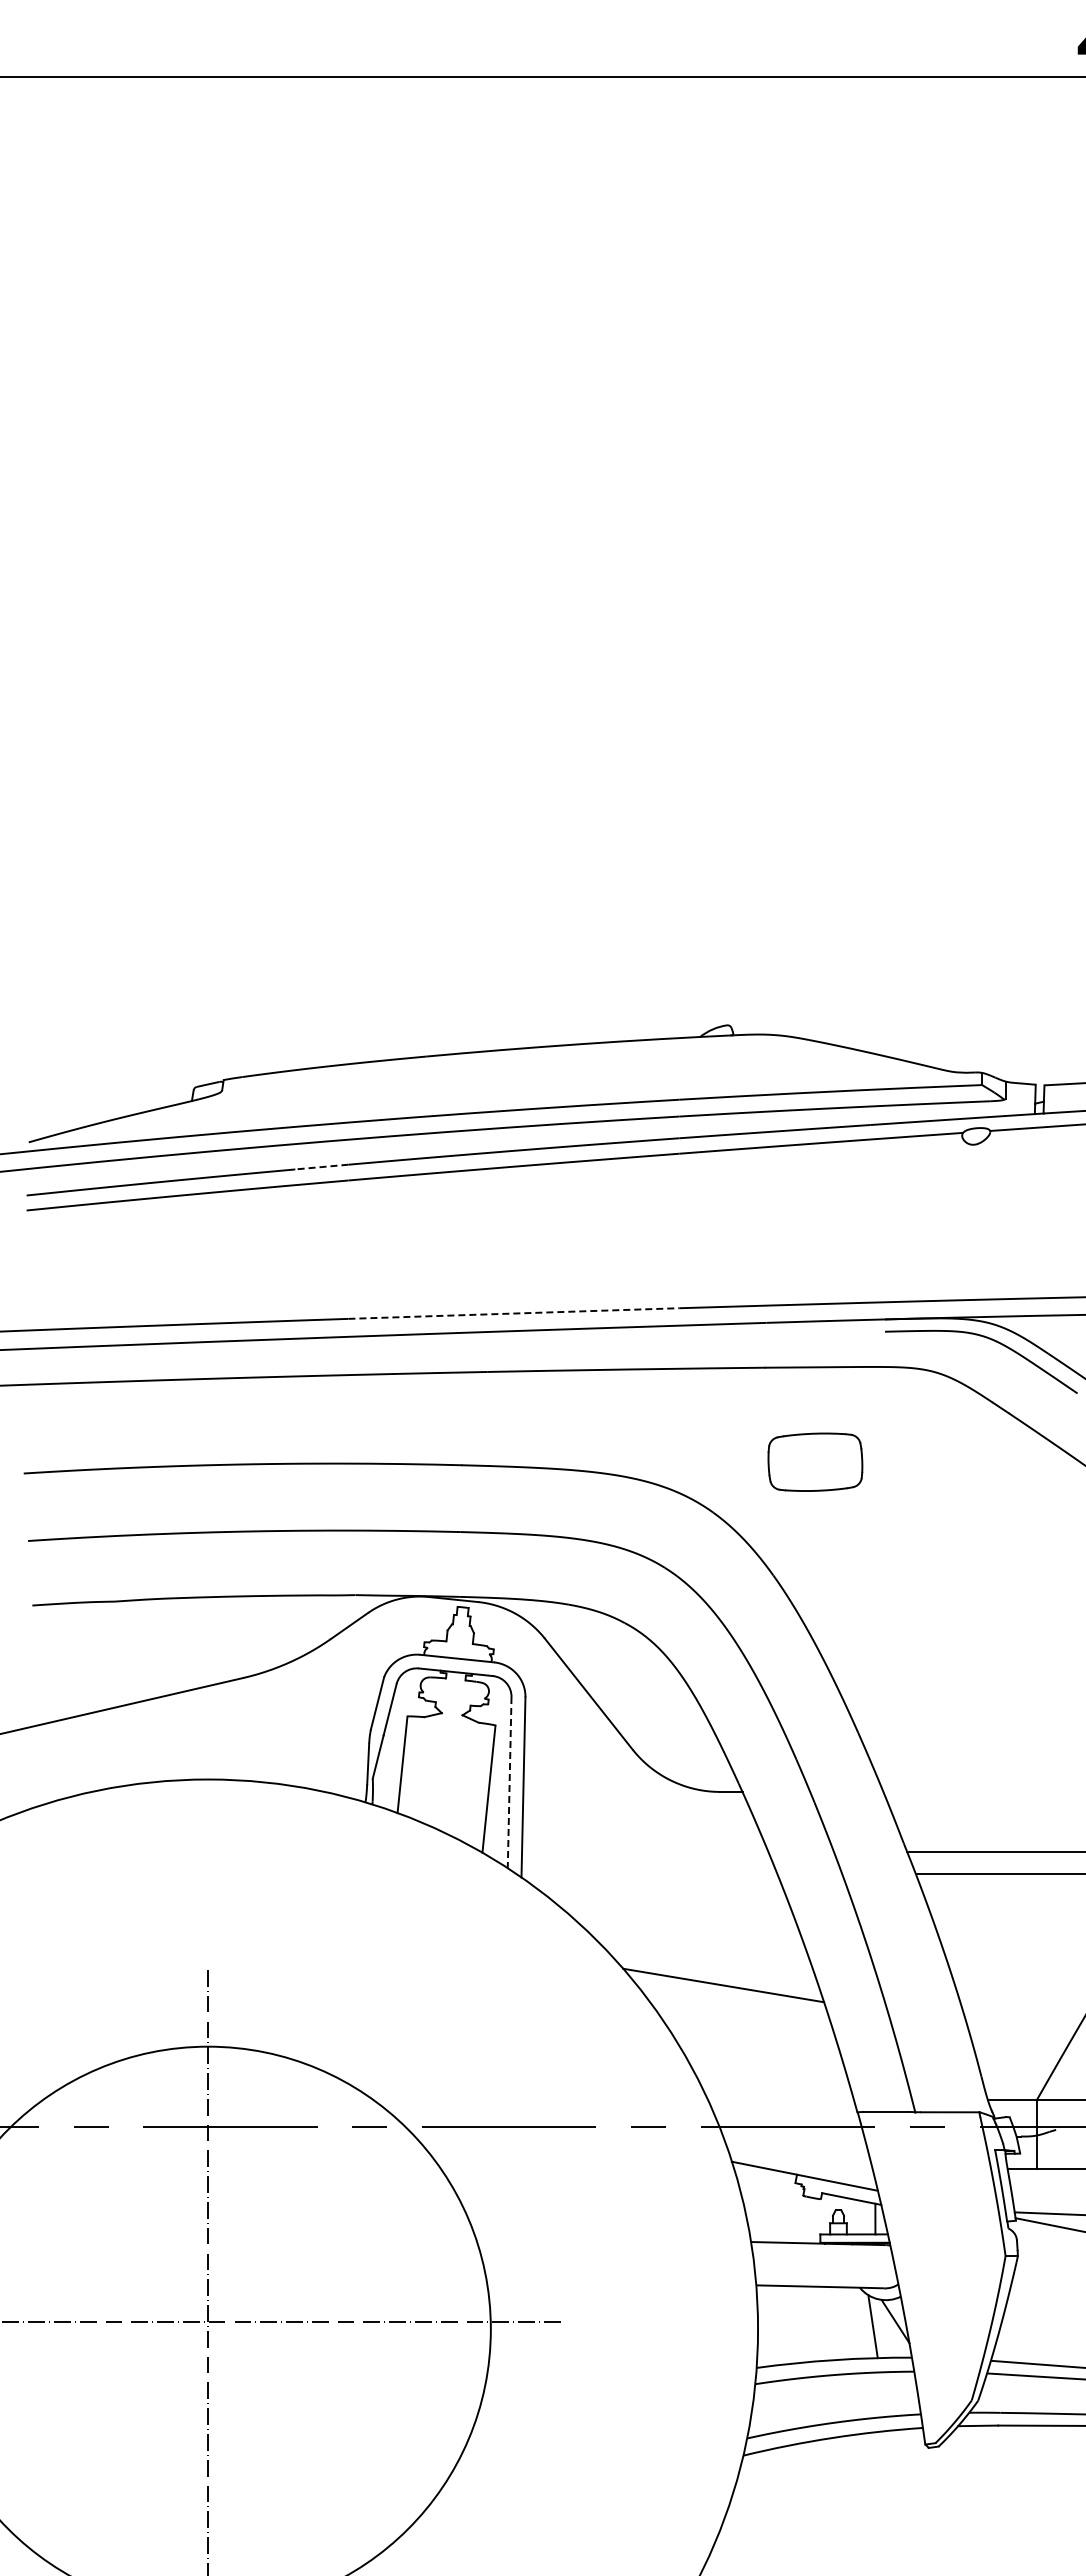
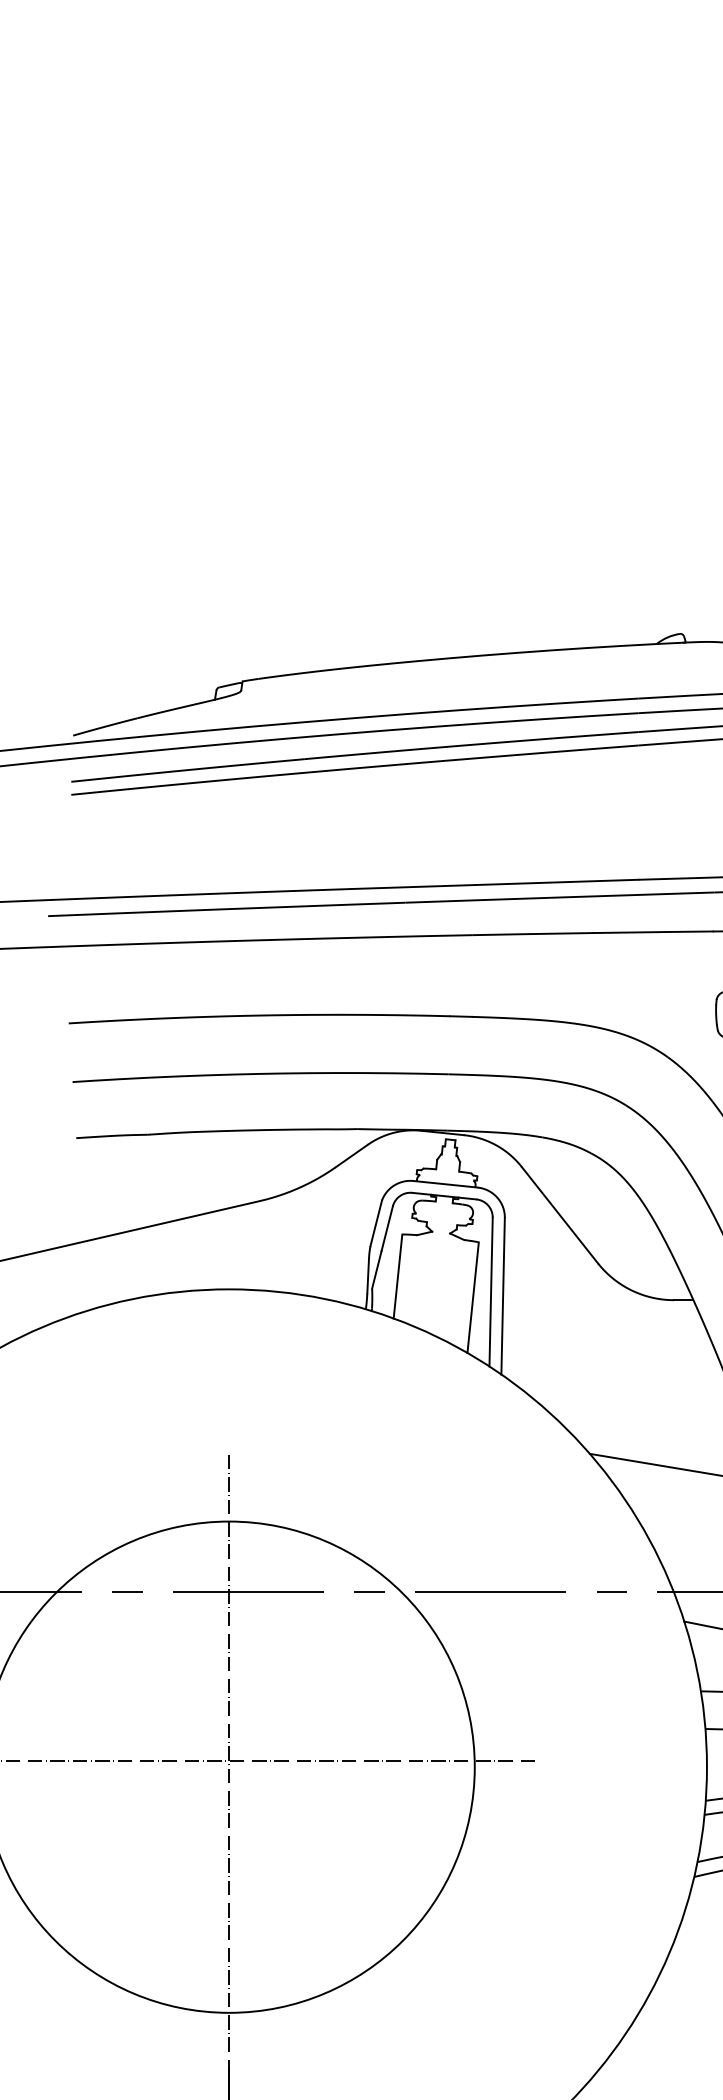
line: (321, 1167) -> (327, 757), dashed -> solid
line: (513, 1313) -> (494, 884), dashed -> solid
line: (509, 1782) -> (490, 1291), dashed -> solid

